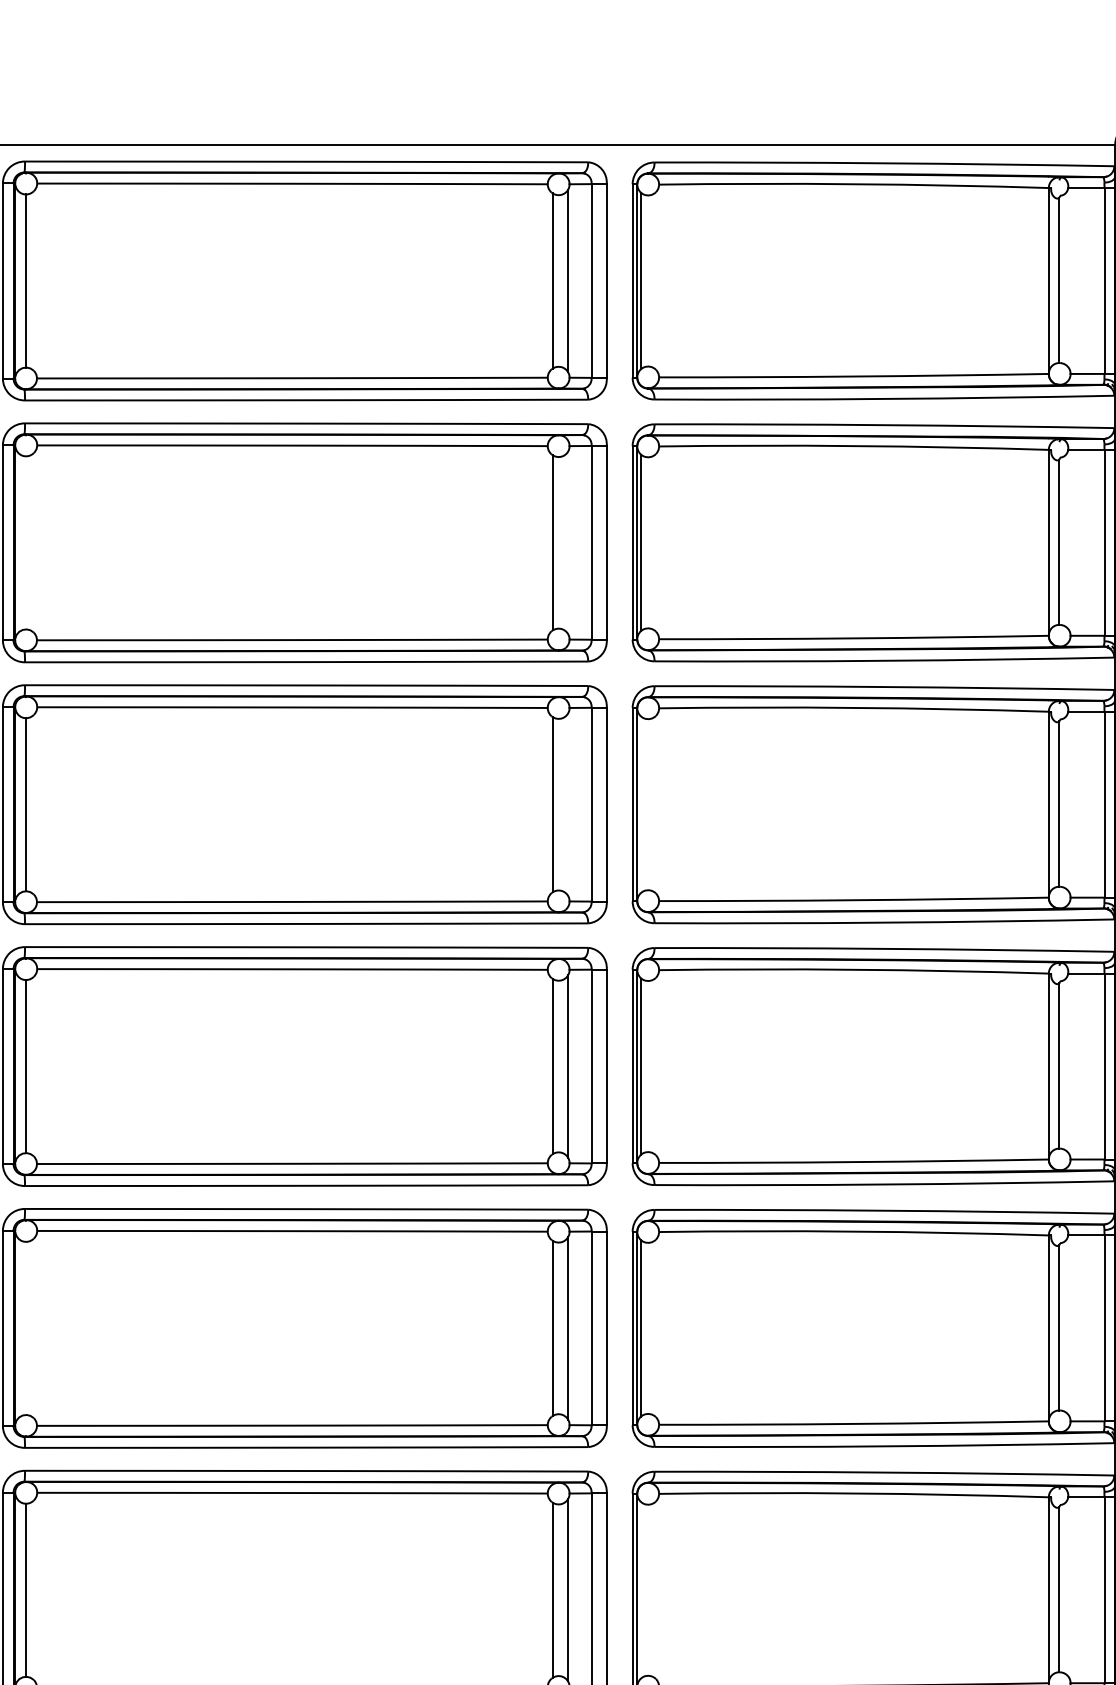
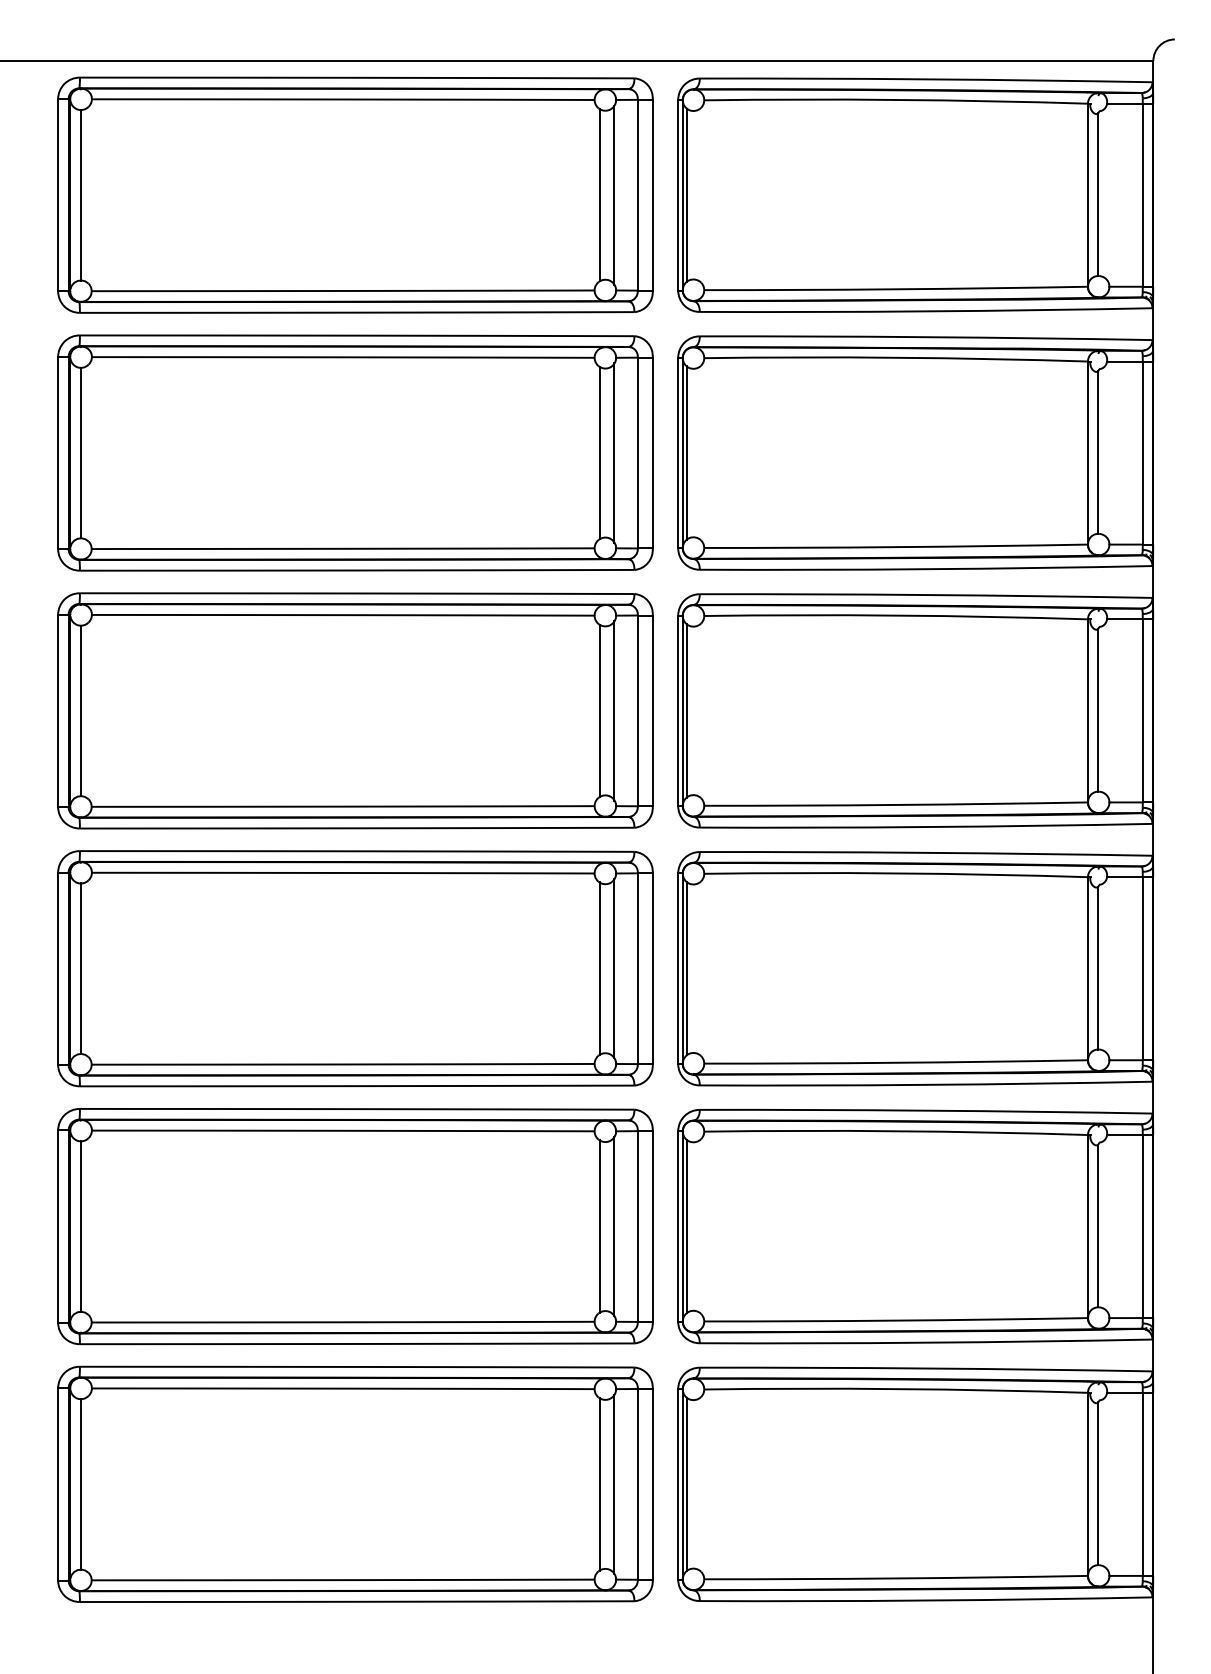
line: (25, 542) -> (80, 452), added
line: (567, 542) -> (614, 452), added
line: (567, 804) -> (614, 710), added
line: (641, 804) -> (686, 710), added
line: (25, 1328) -> (80, 1226), added
line: (641, 1590) -> (686, 1484), added

